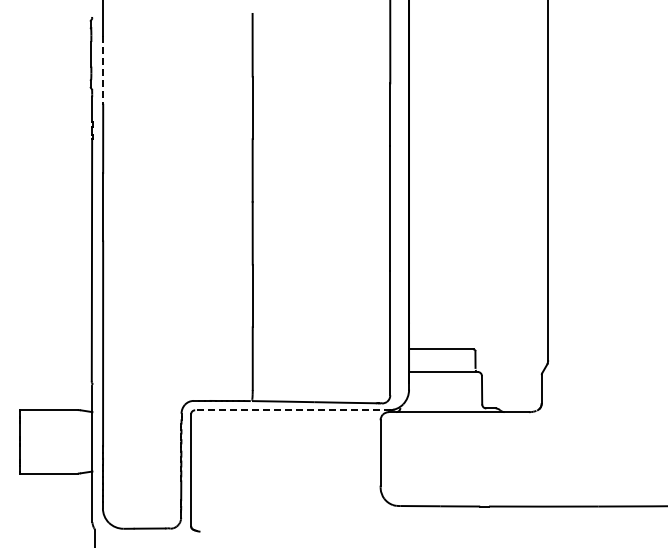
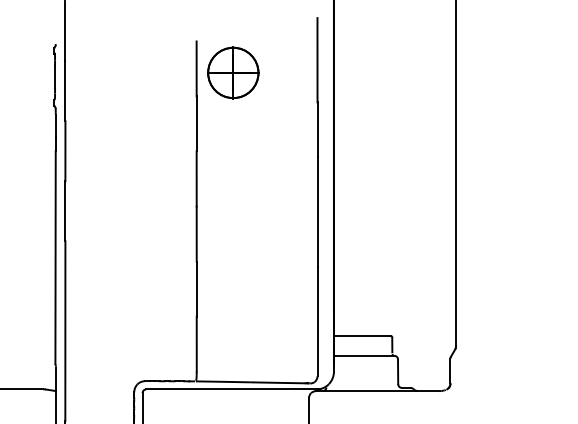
part: (294, 49) -> (233, 72), added
line: (103, 71) -> (65, 92), dashed -> solid
line: (293, 410) -> (232, 389), dashed -> solid

